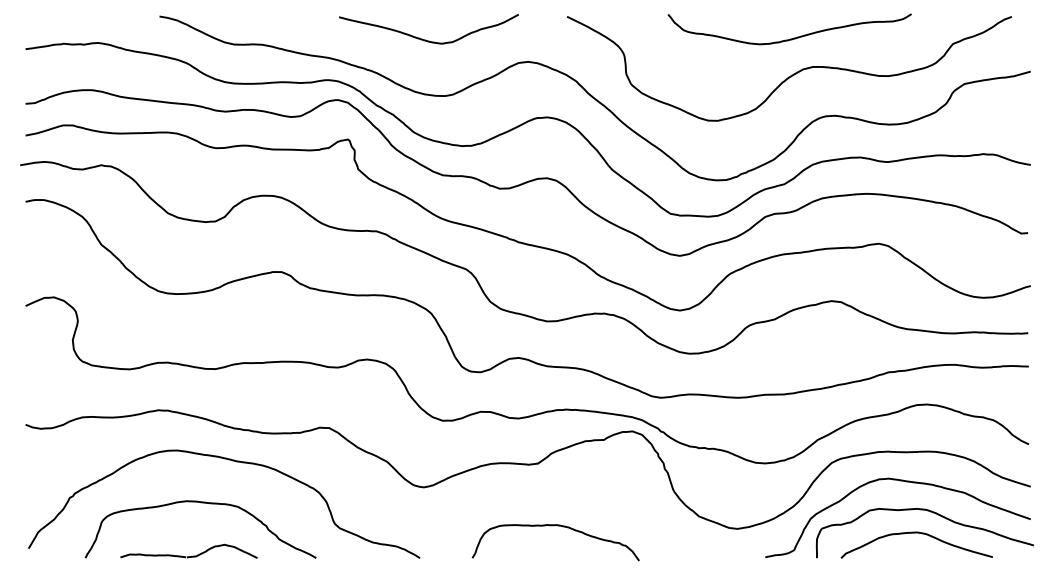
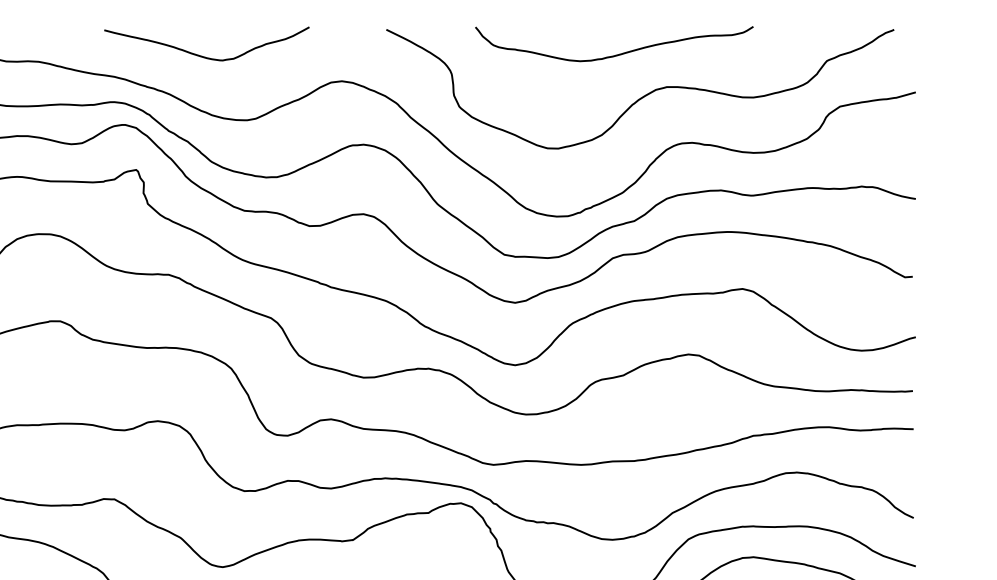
curve: (793, 37) -> (618, 53), moved
curve: (425, 39) -> (202, 55), moved

